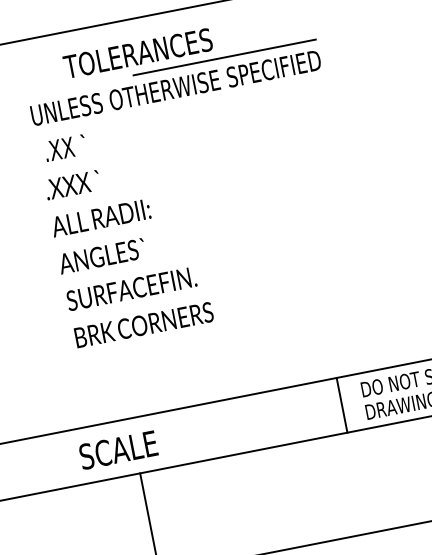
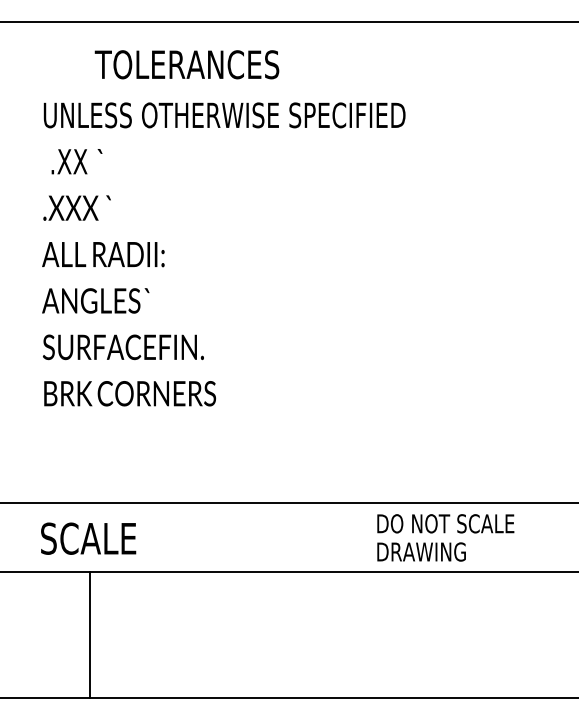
line: (224, 57) -> (290, 89), removed
line: (341, 405) -> (349, 537), removed
text: (118, 450) -> (88, 538), moved

